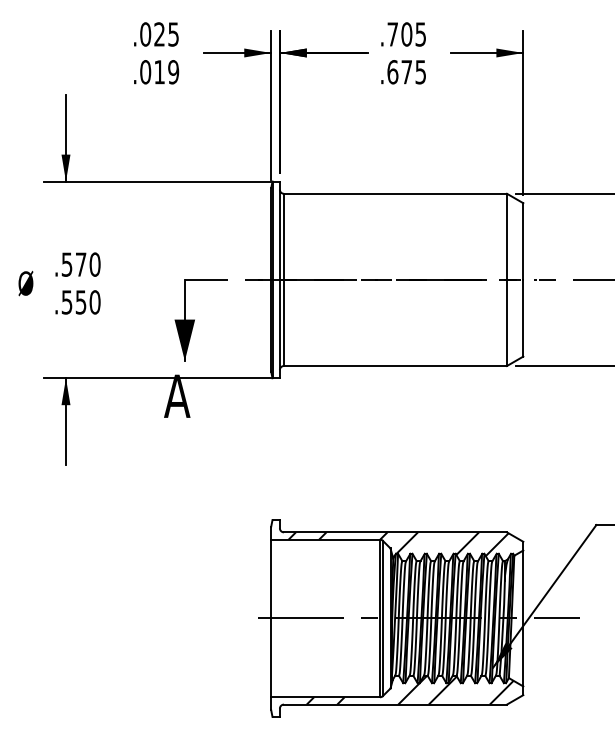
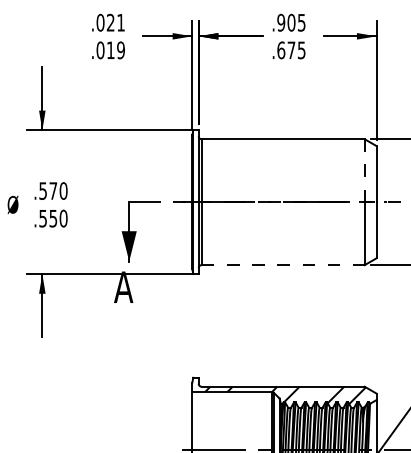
text: (173, 34) -> (120, 22), .025 -> .021
text: (392, 34) -> (281, 22), .705 -> .905
line: (507, 236) -> (365, 170), solid -> dashed
line: (395, 366) -> (283, 265), solid -> dashed

